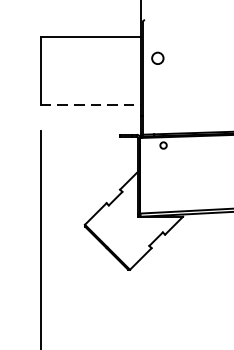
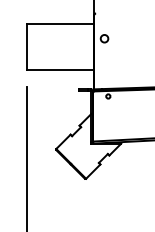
line: (91, 104) -> (60, 69), dashed -> solid

